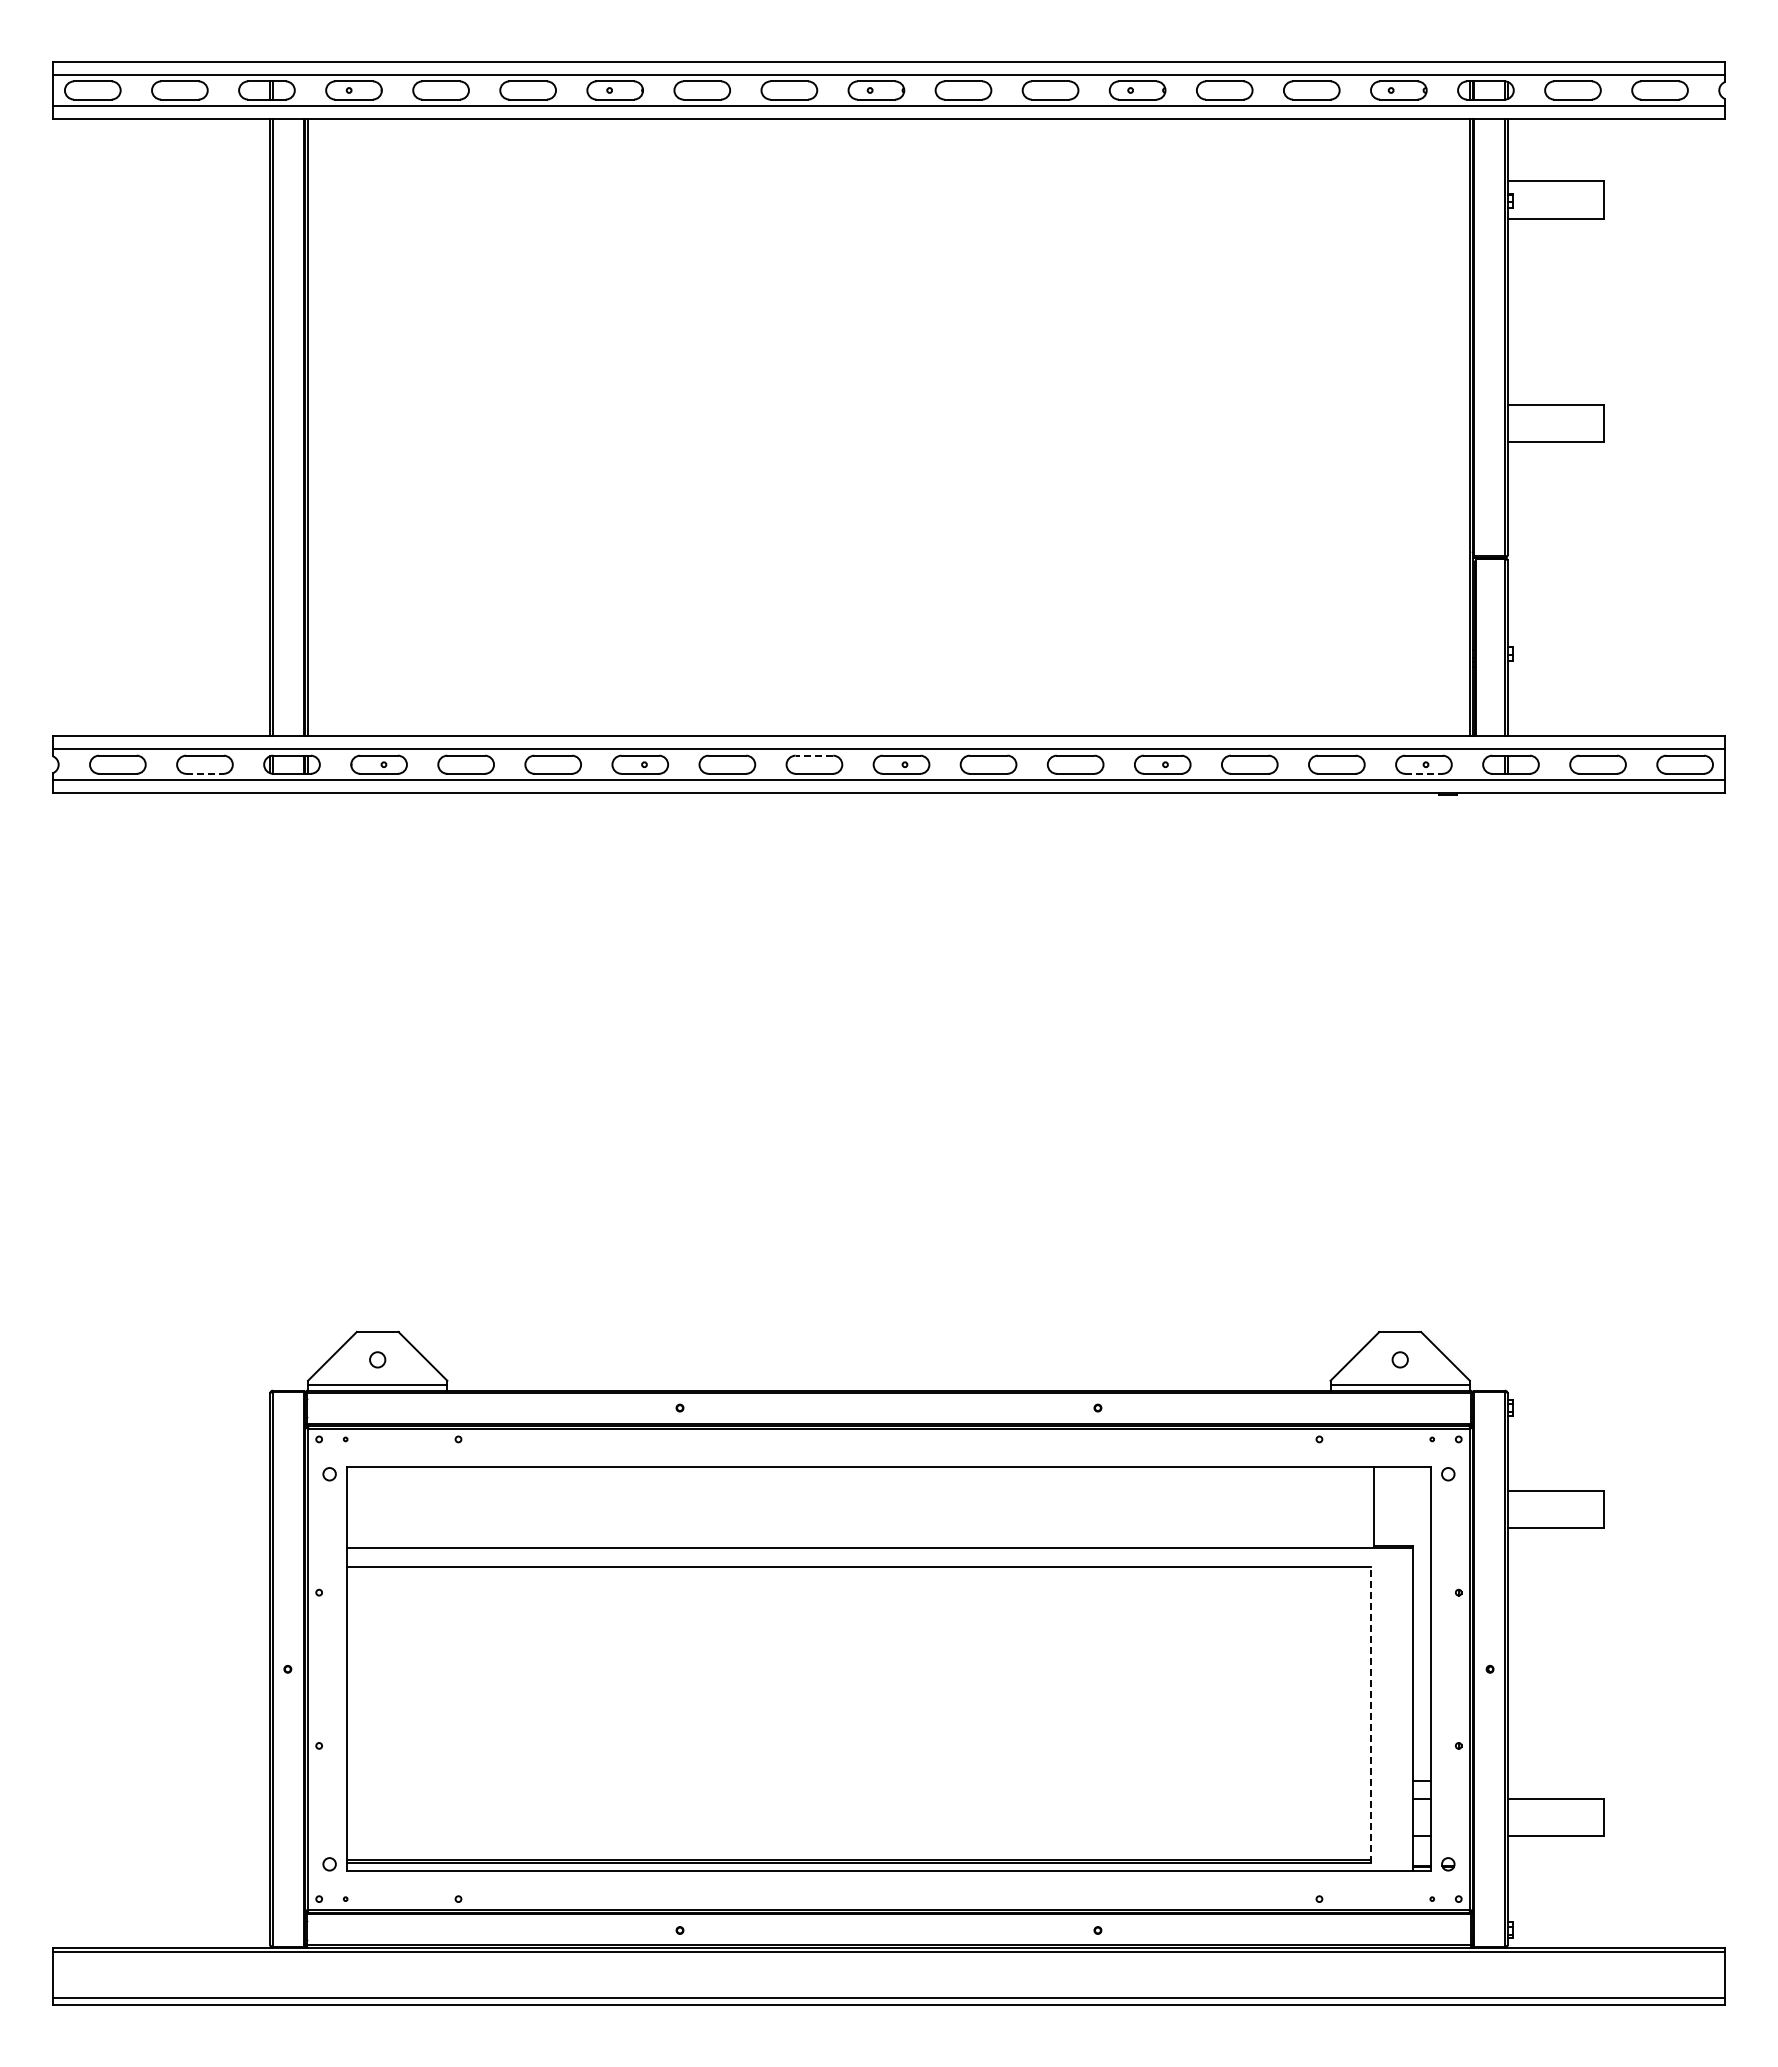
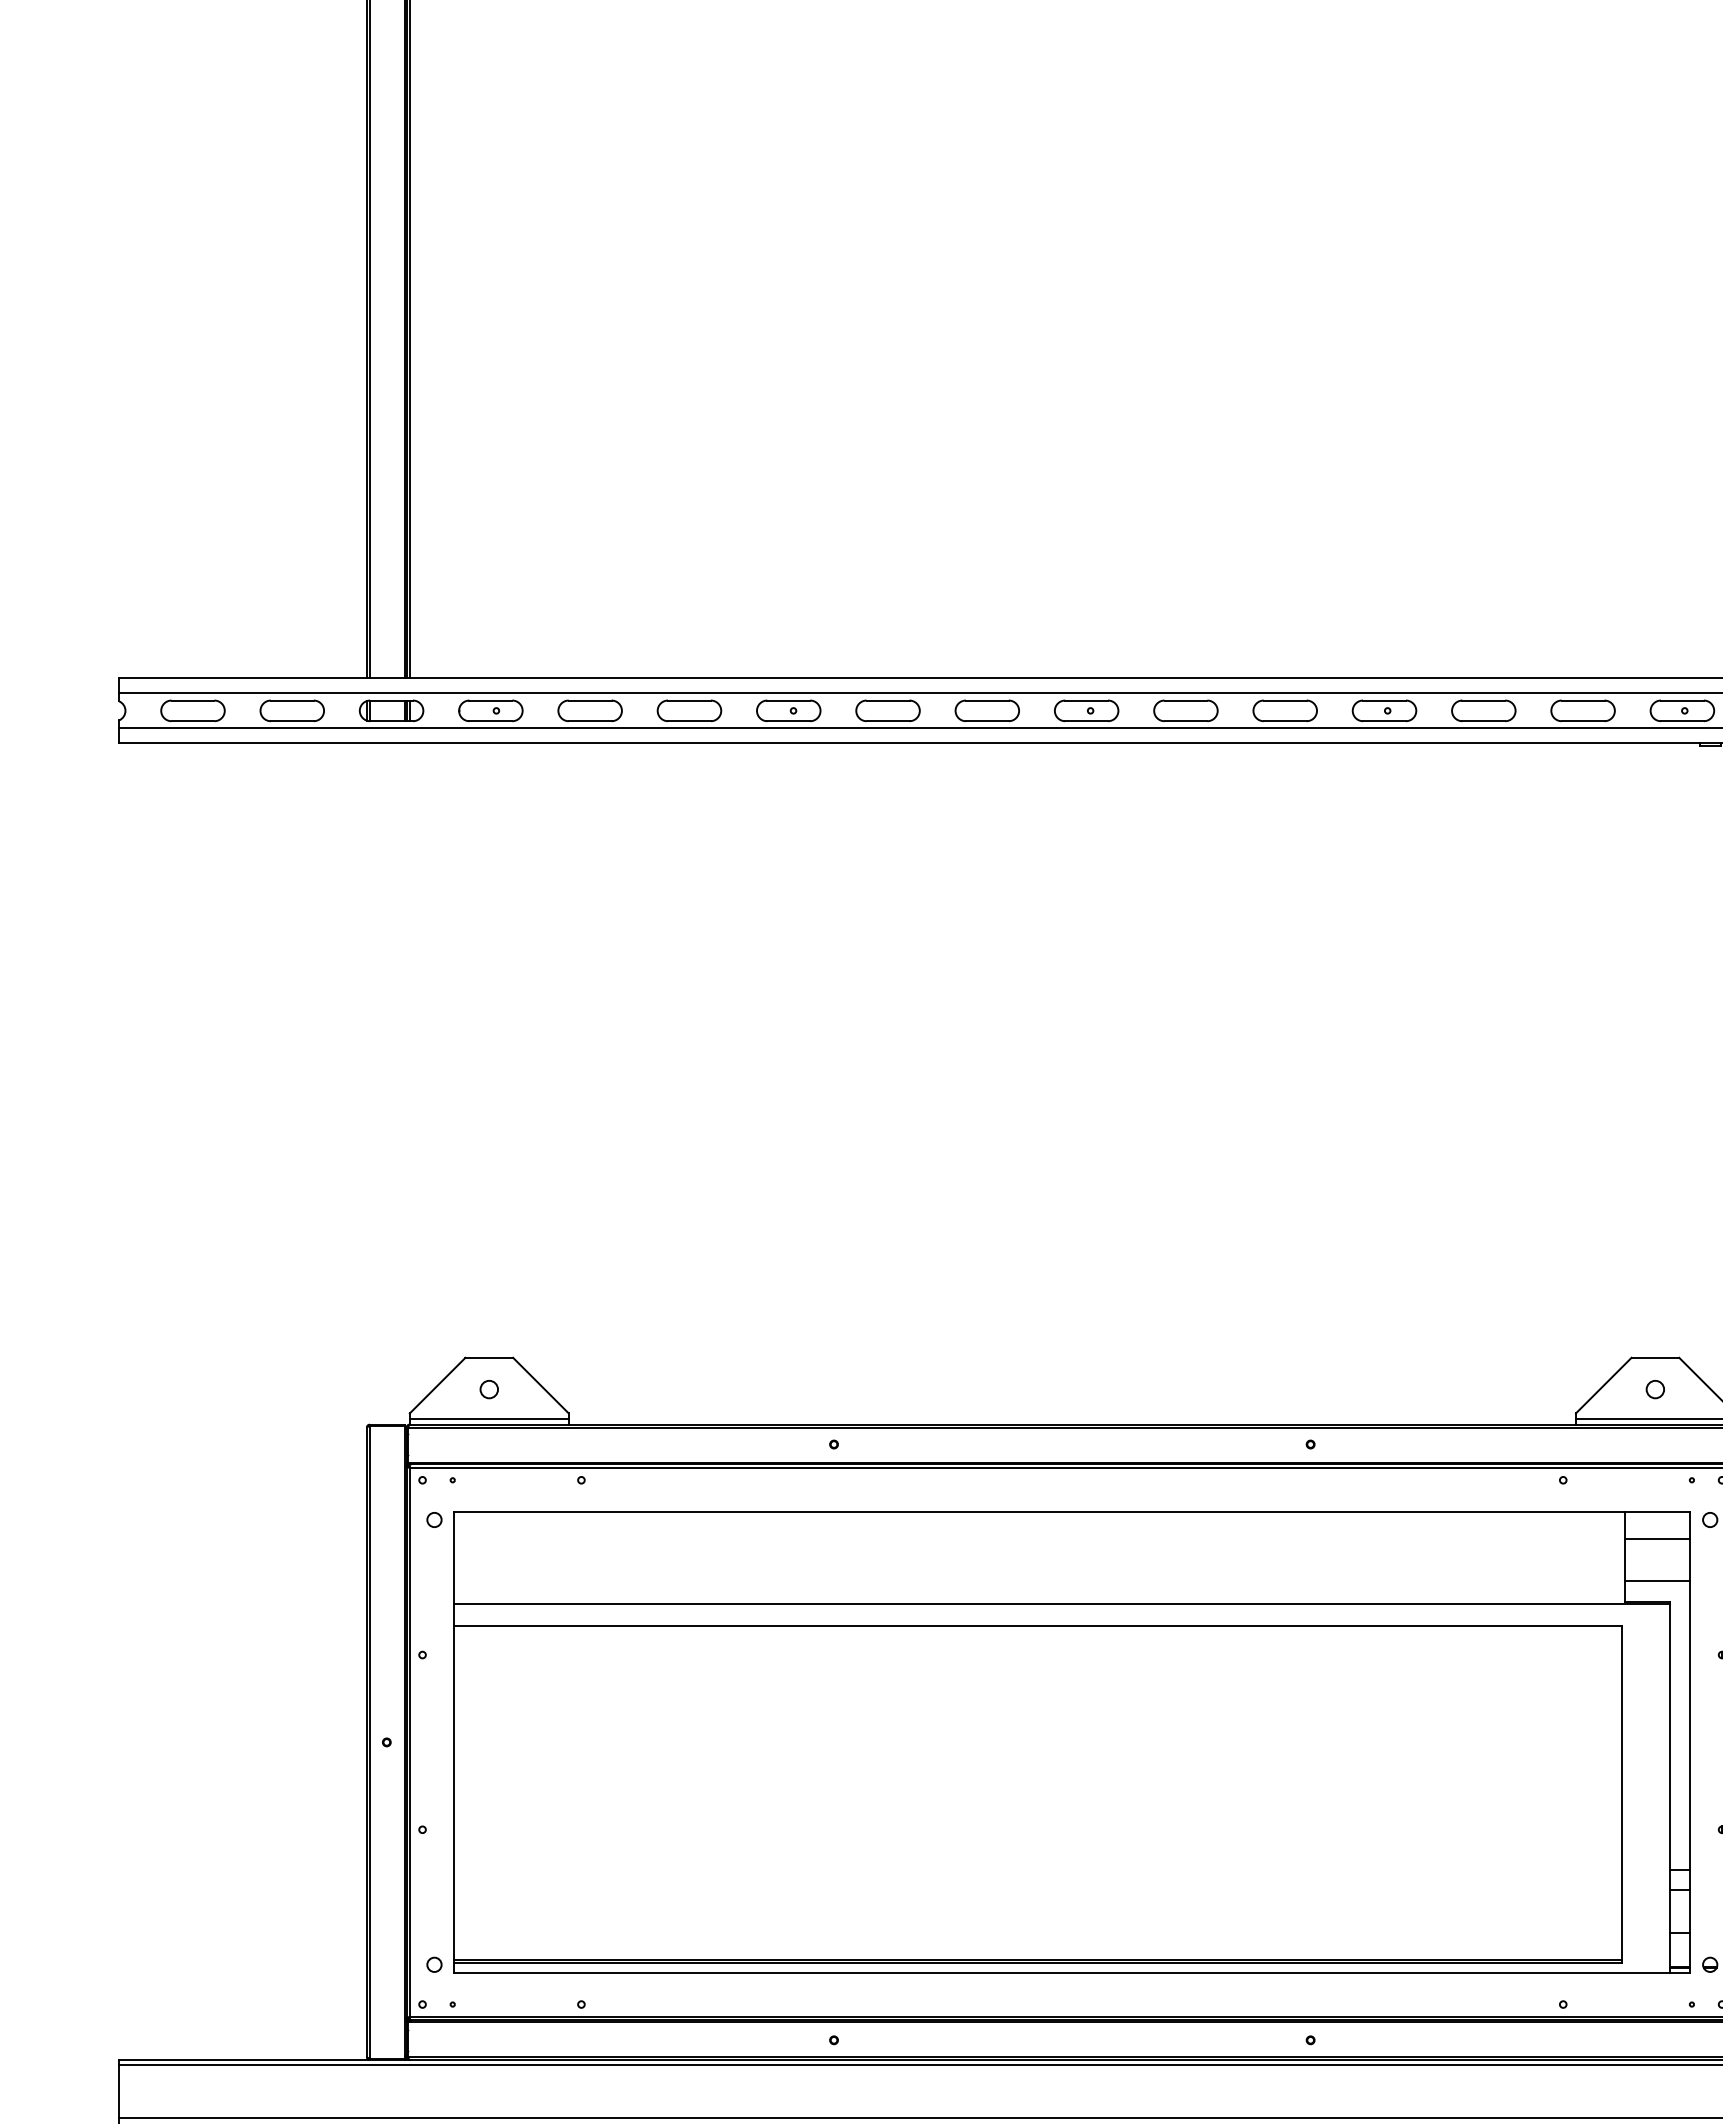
line: (814, 755) -> (987, 700), dashed -> solid
line: (204, 773) -> (291, 720), dashed -> solid
line: (1423, 773) -> (1681, 720), dashed -> solid
line: (1401, 1490) -> (1656, 1538), added
line: (1401, 1528) -> (1656, 1581), added
line: (1370, 1715) -> (1621, 1795), dashed -> solid

